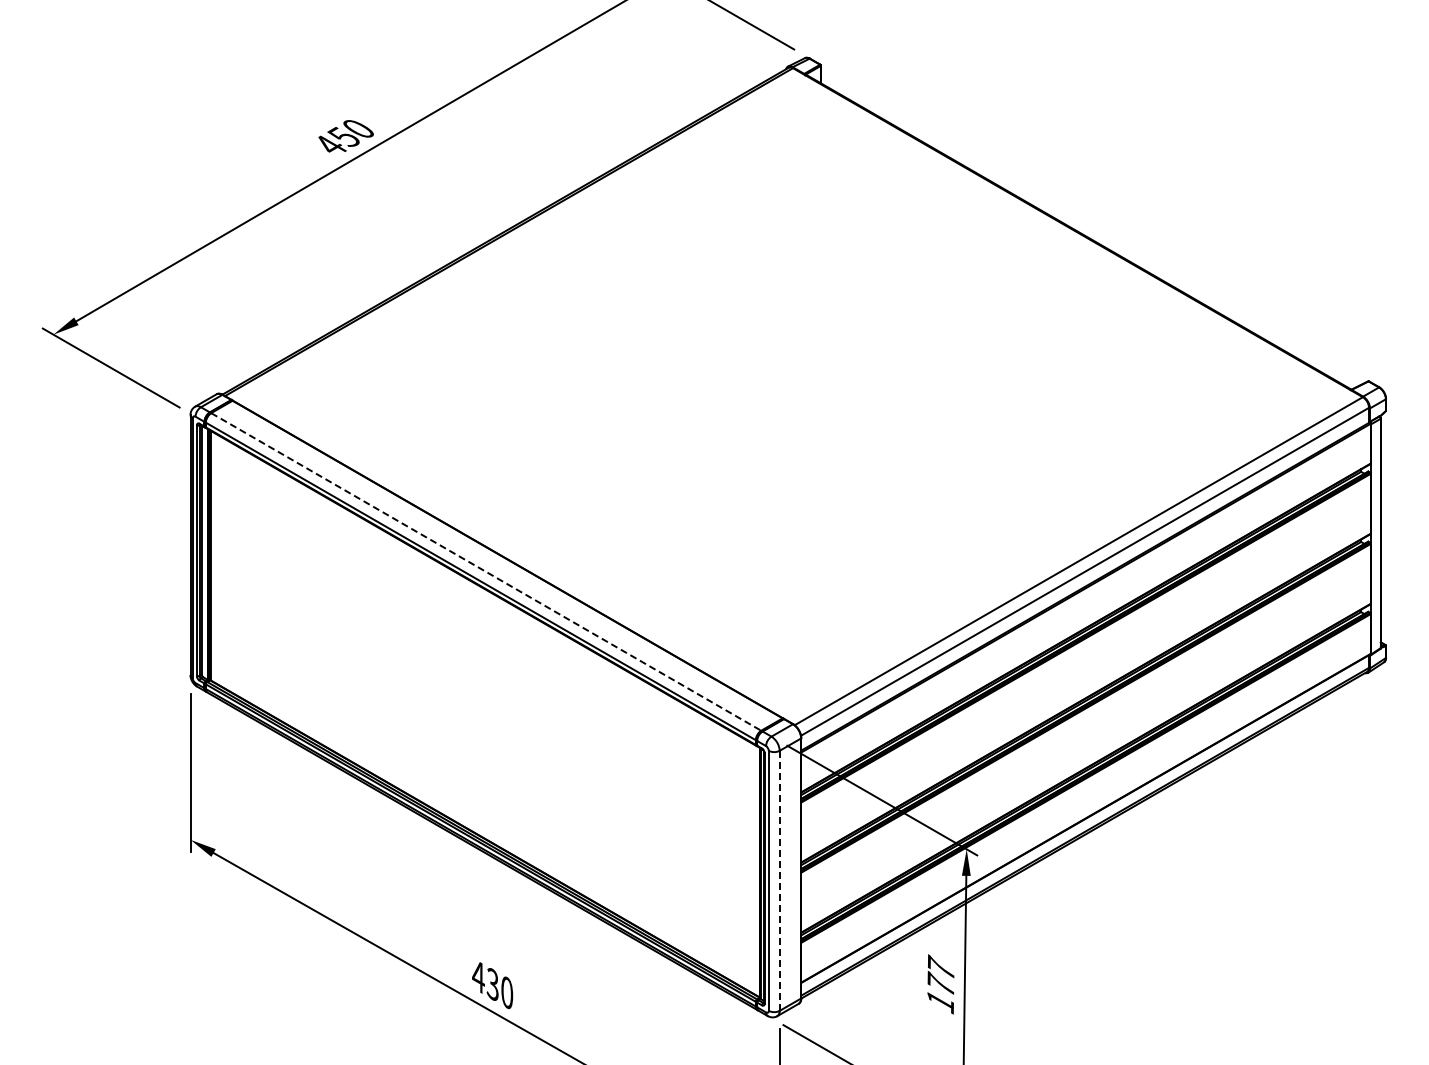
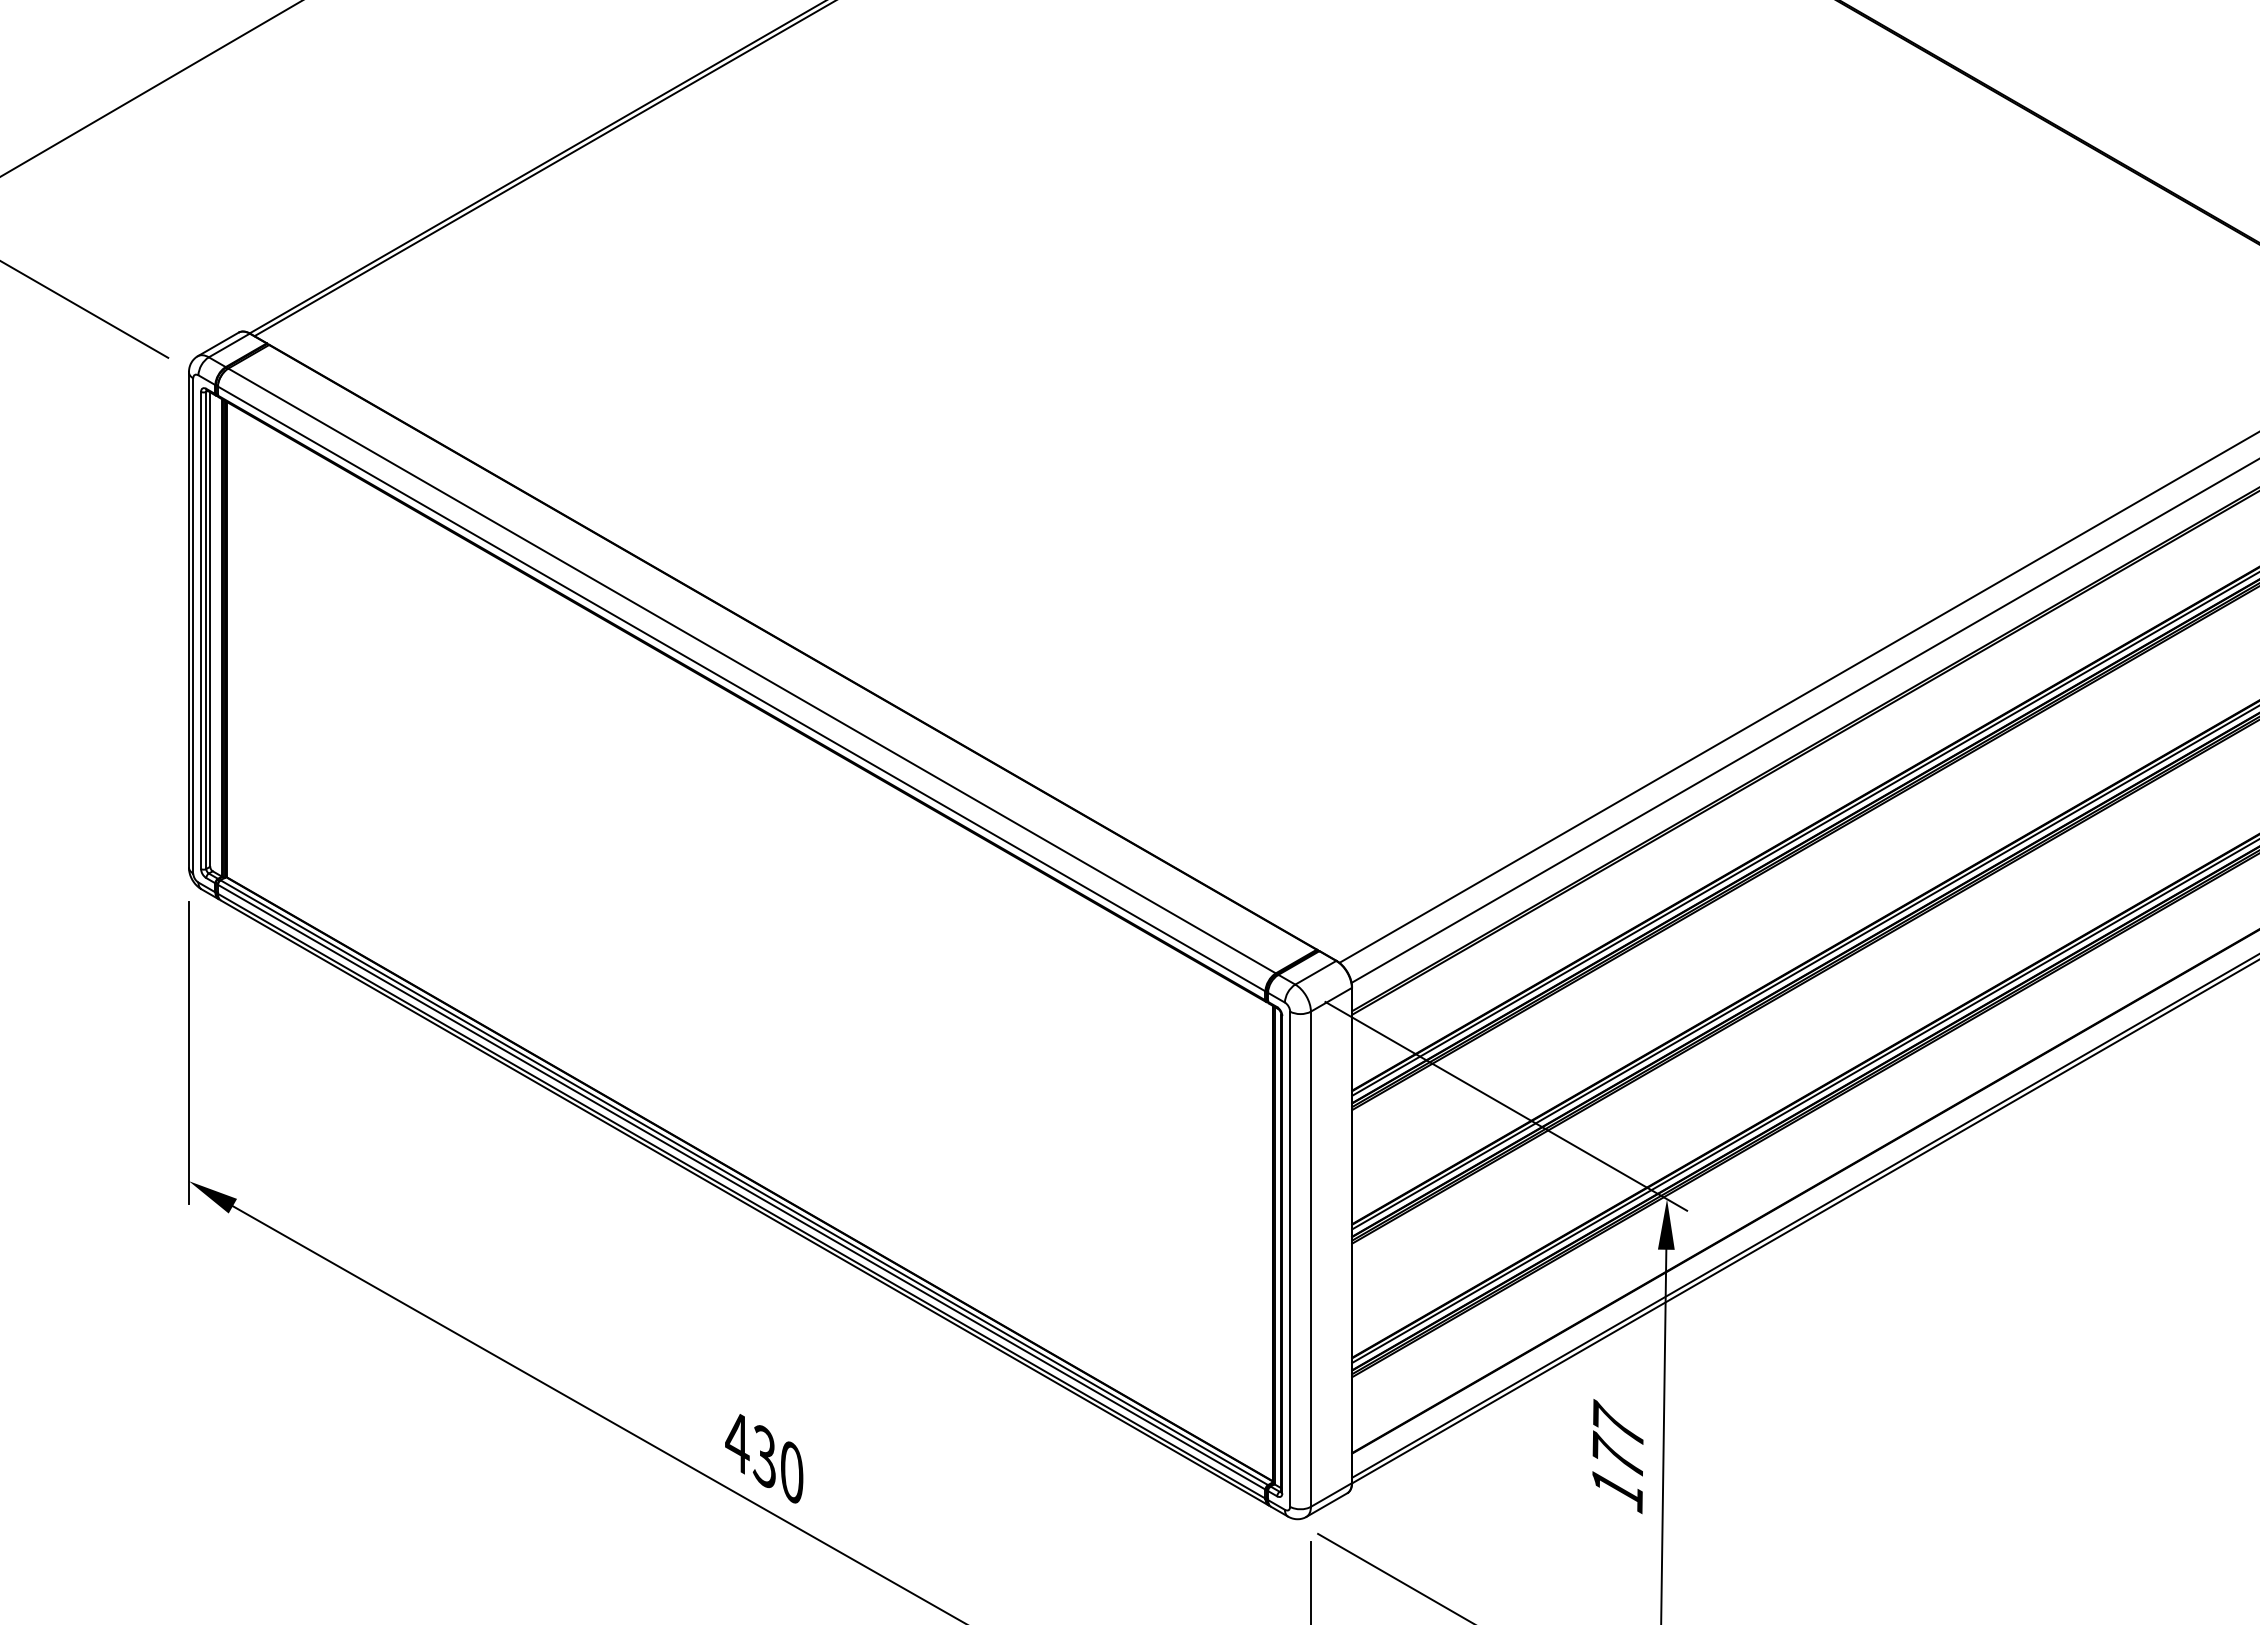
line: (486, 571) -> (752, 670), dashed -> solid
line: (779, 880) -> (1310, 1258), dashed -> solid

